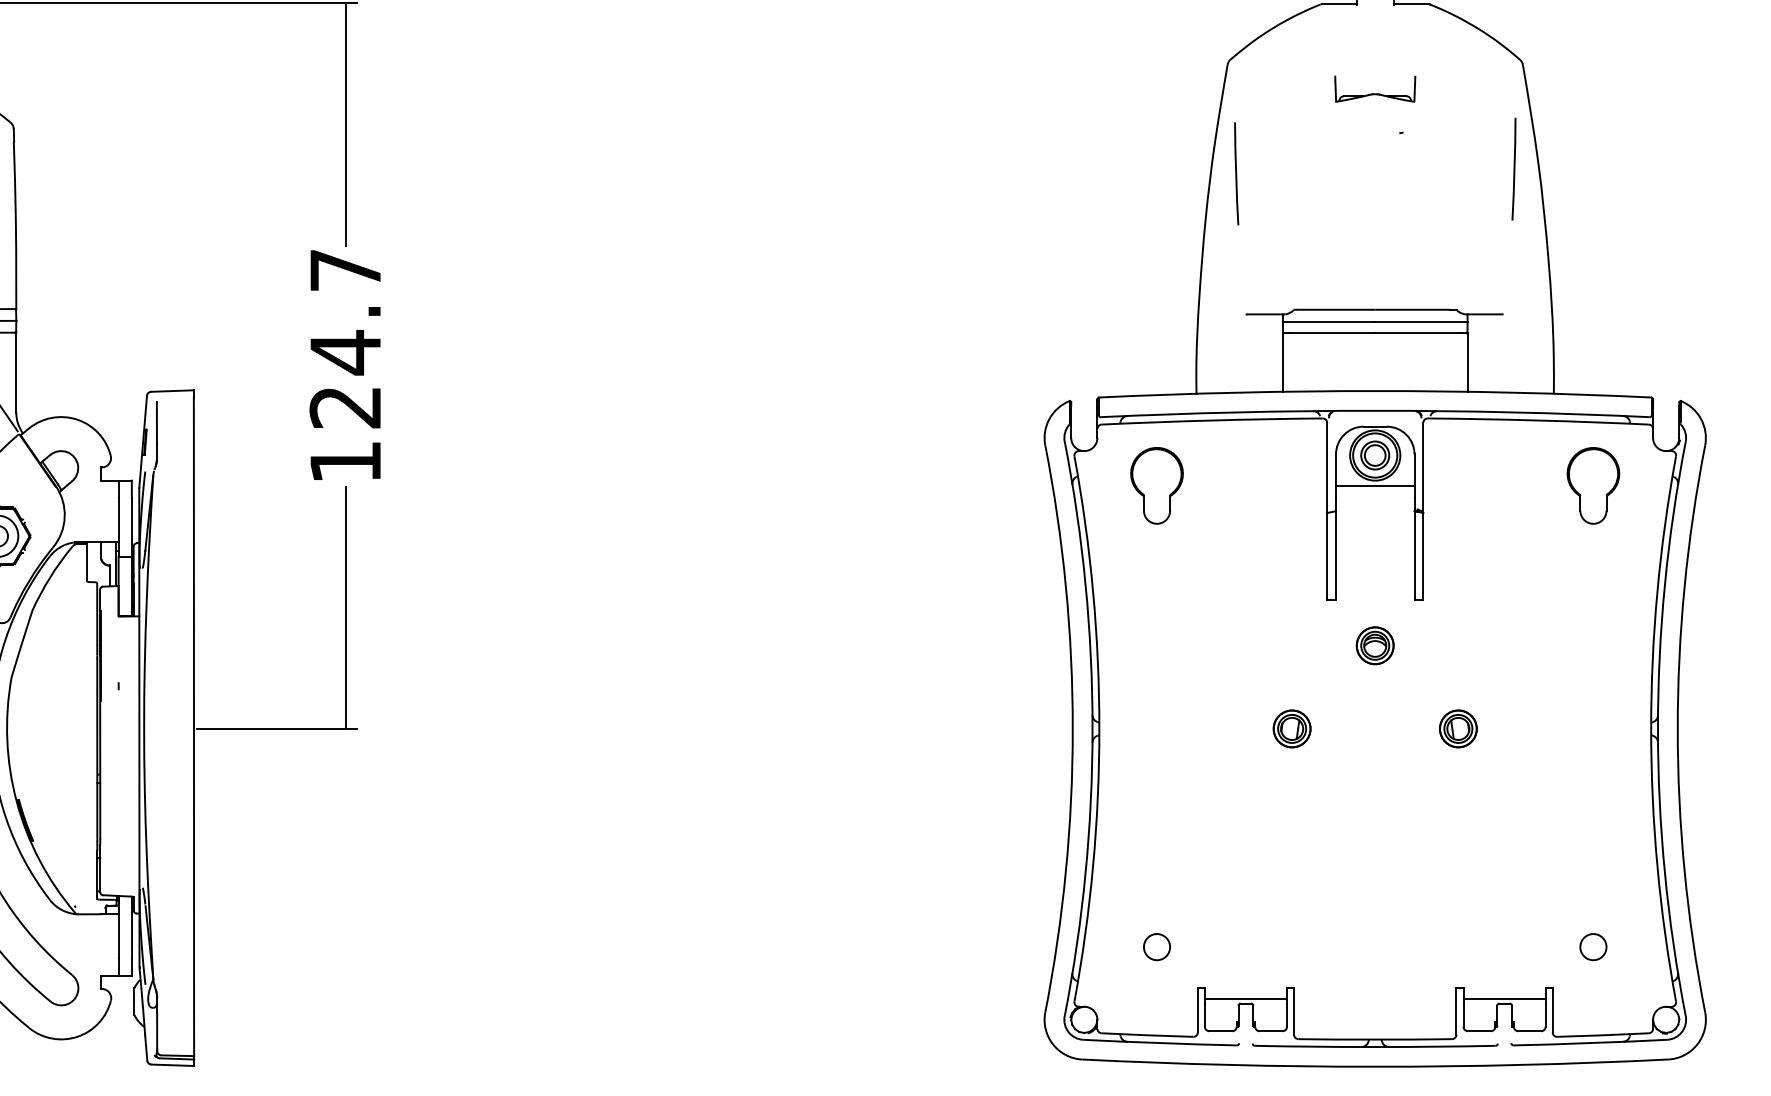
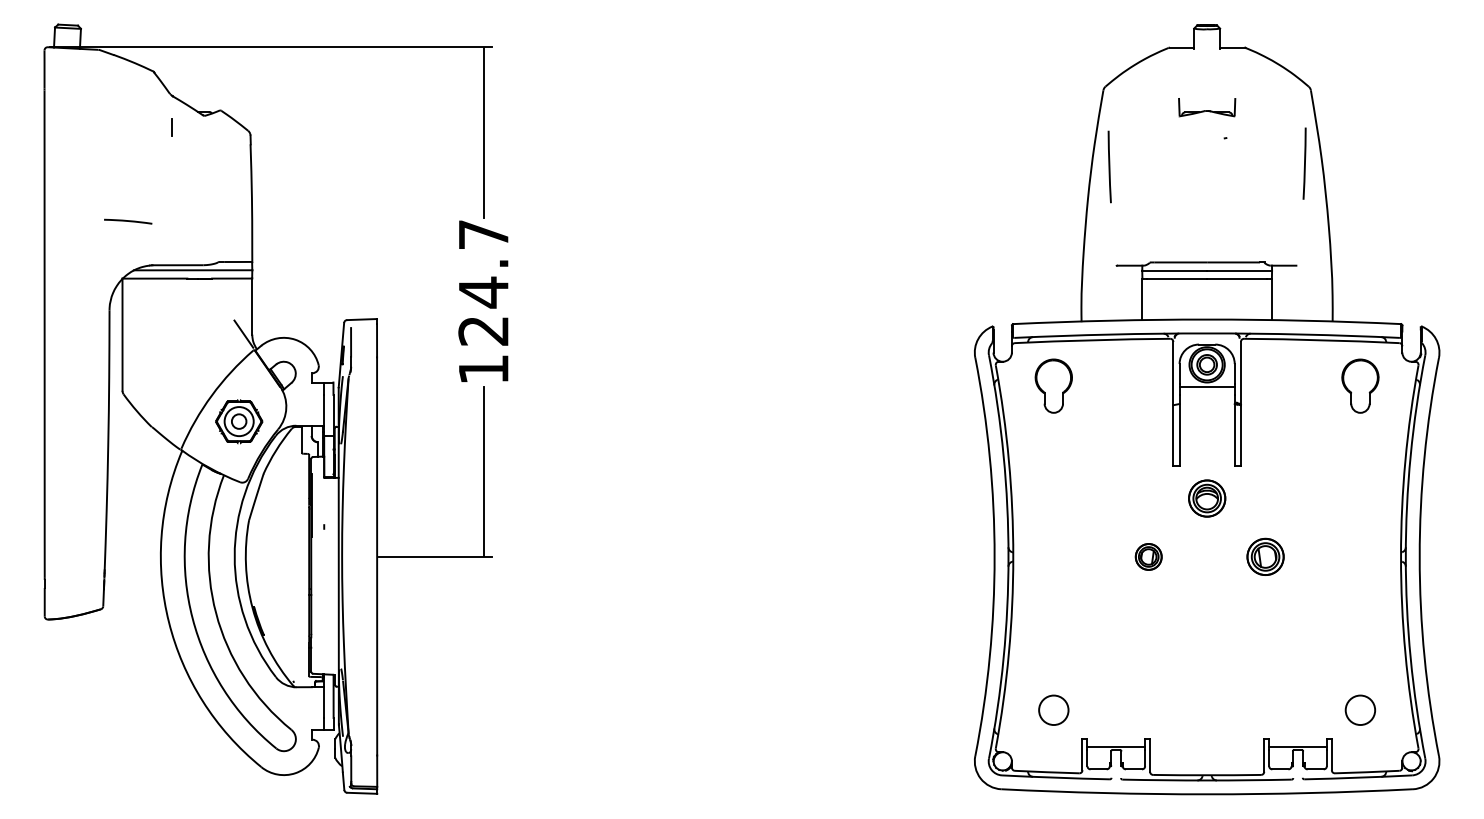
part: (1374, 645) -> (1206, 498), size x1.4
part: (1458, 728) -> (1265, 556), size x1.4
circle: (1156, 947) -> (1053, 710), size x1.6
circle: (1593, 947) -> (1360, 710), size x1.6

